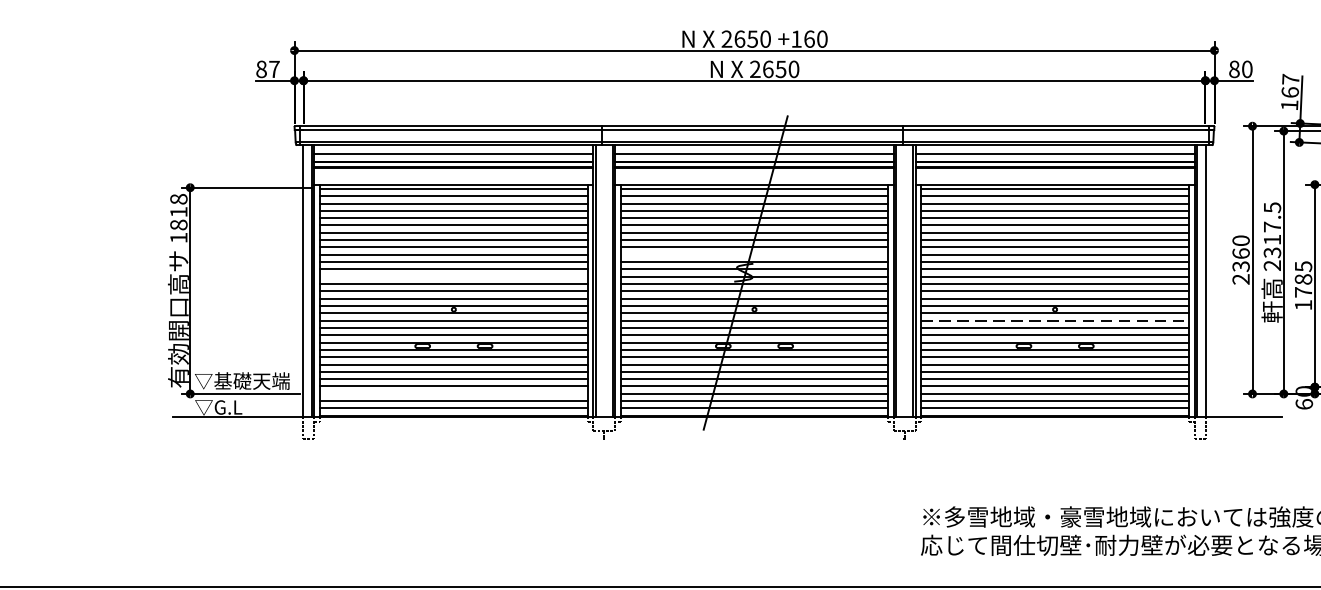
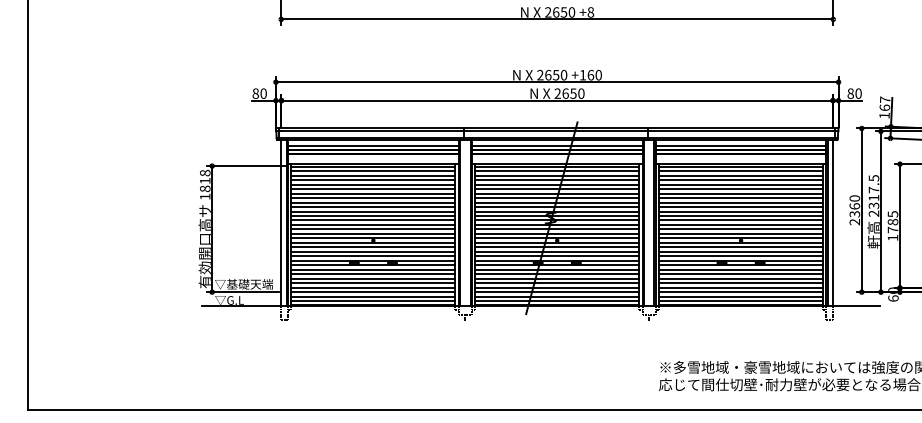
text: (274, 69) -> (263, 93), 87 -> 80
line: (754, 255) -> (557, 207), added
line: (454, 276) -> (373, 220), added
line: (1055, 320) -> (741, 247), dashed -> solid
line: (454, 394) -> (373, 292), added

